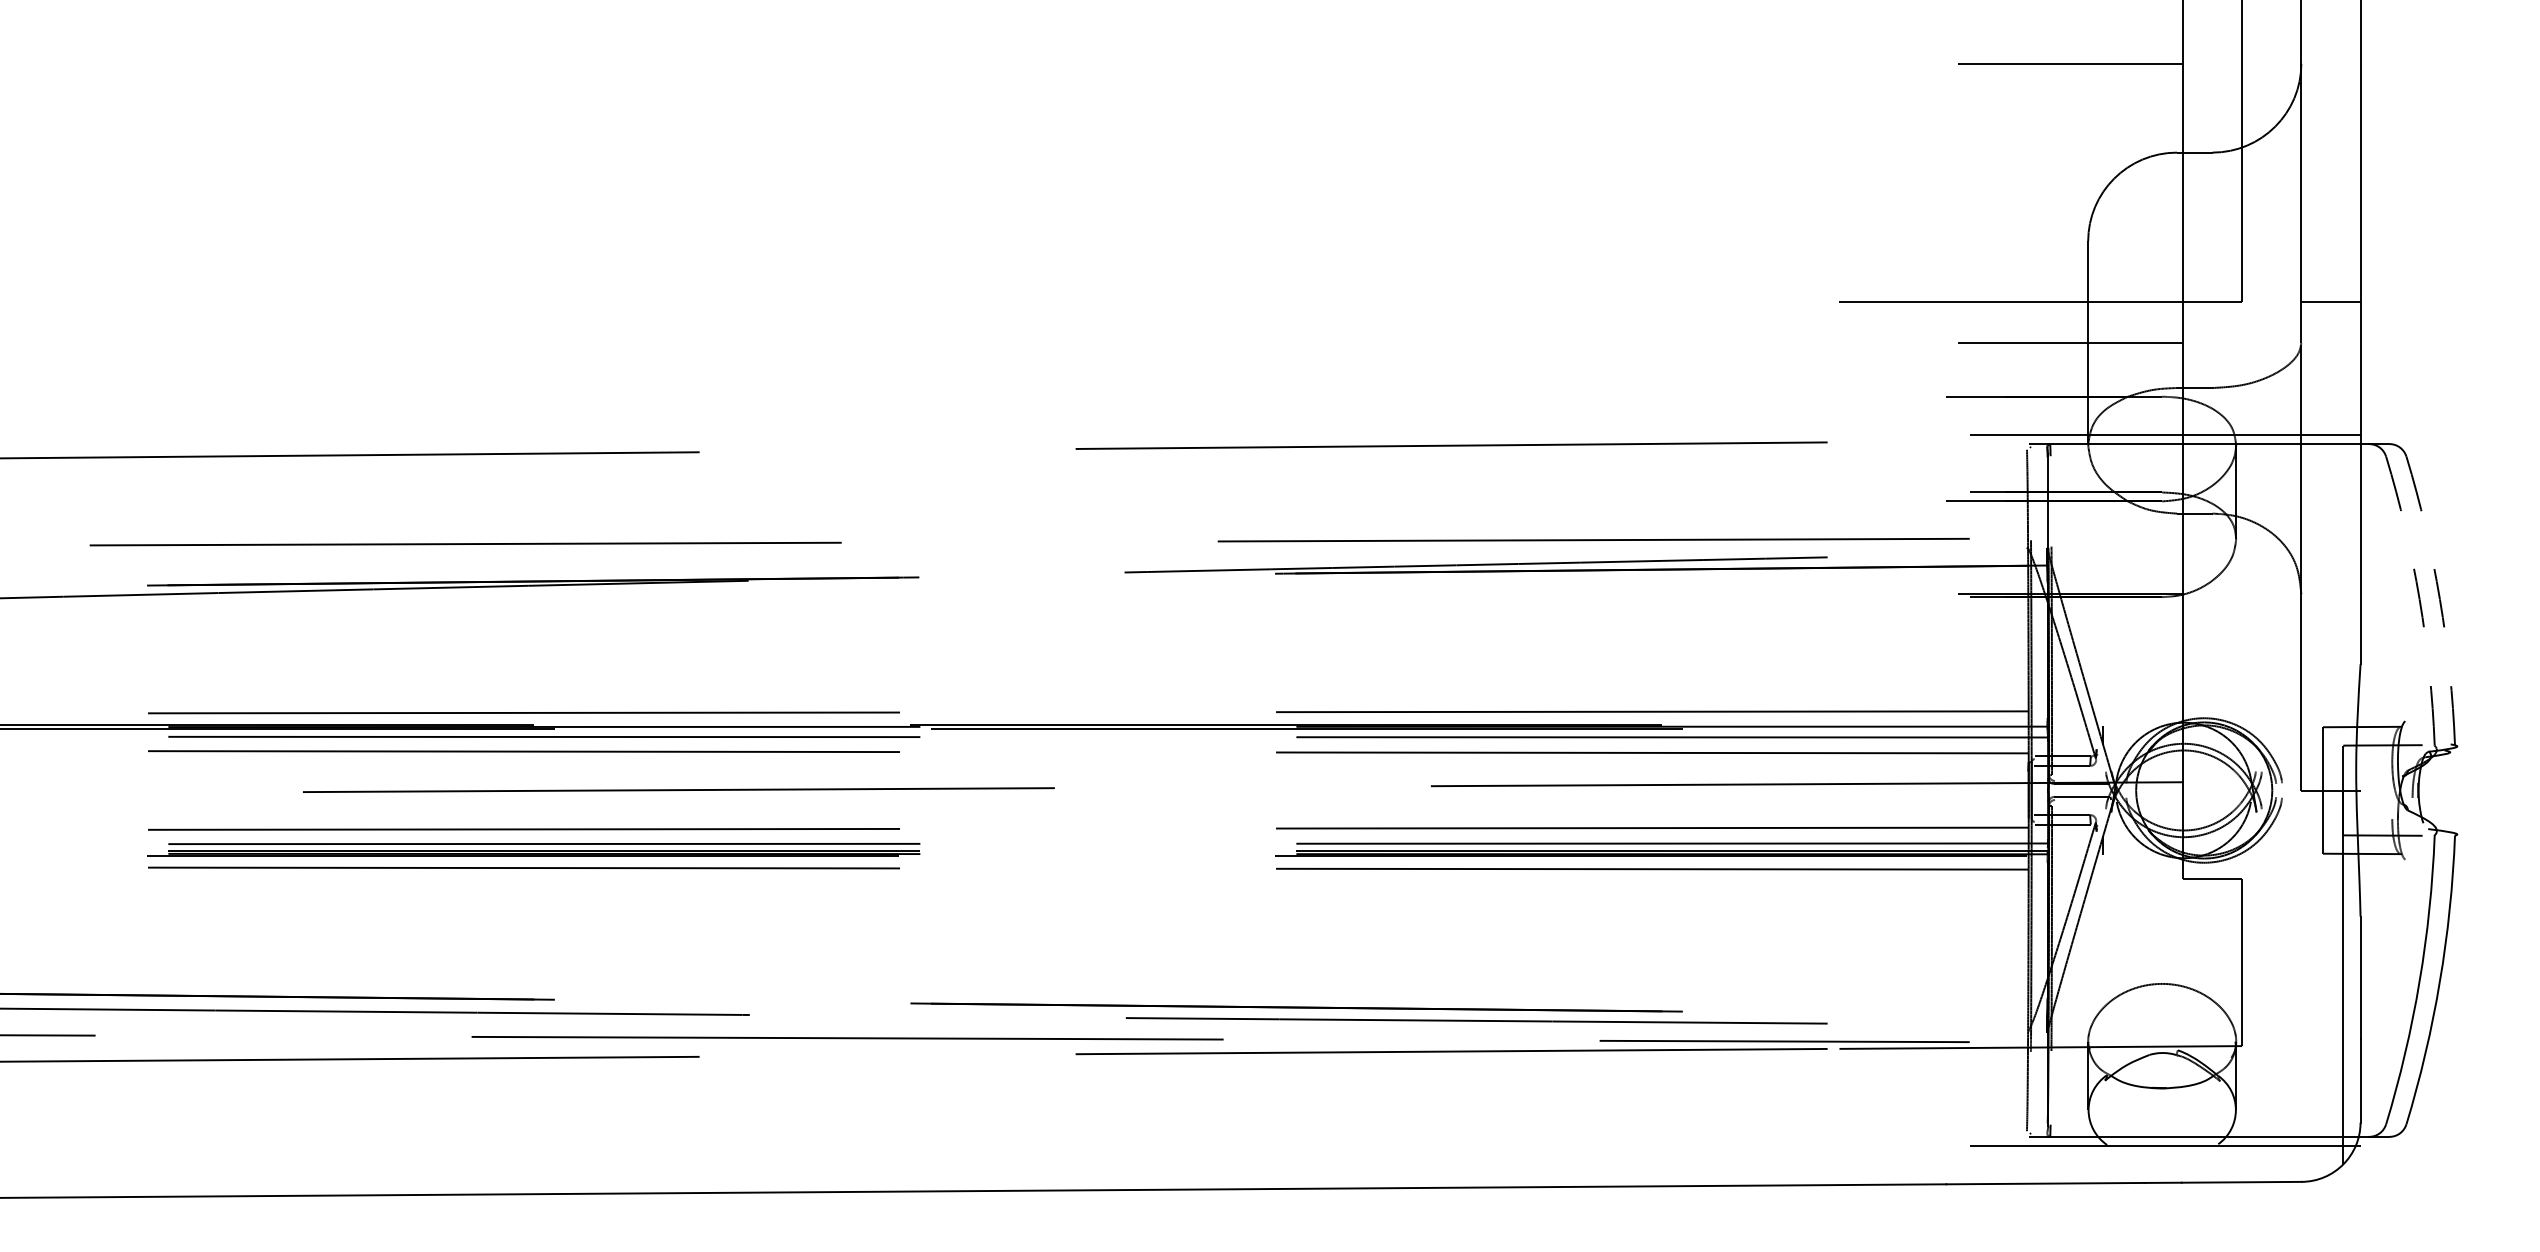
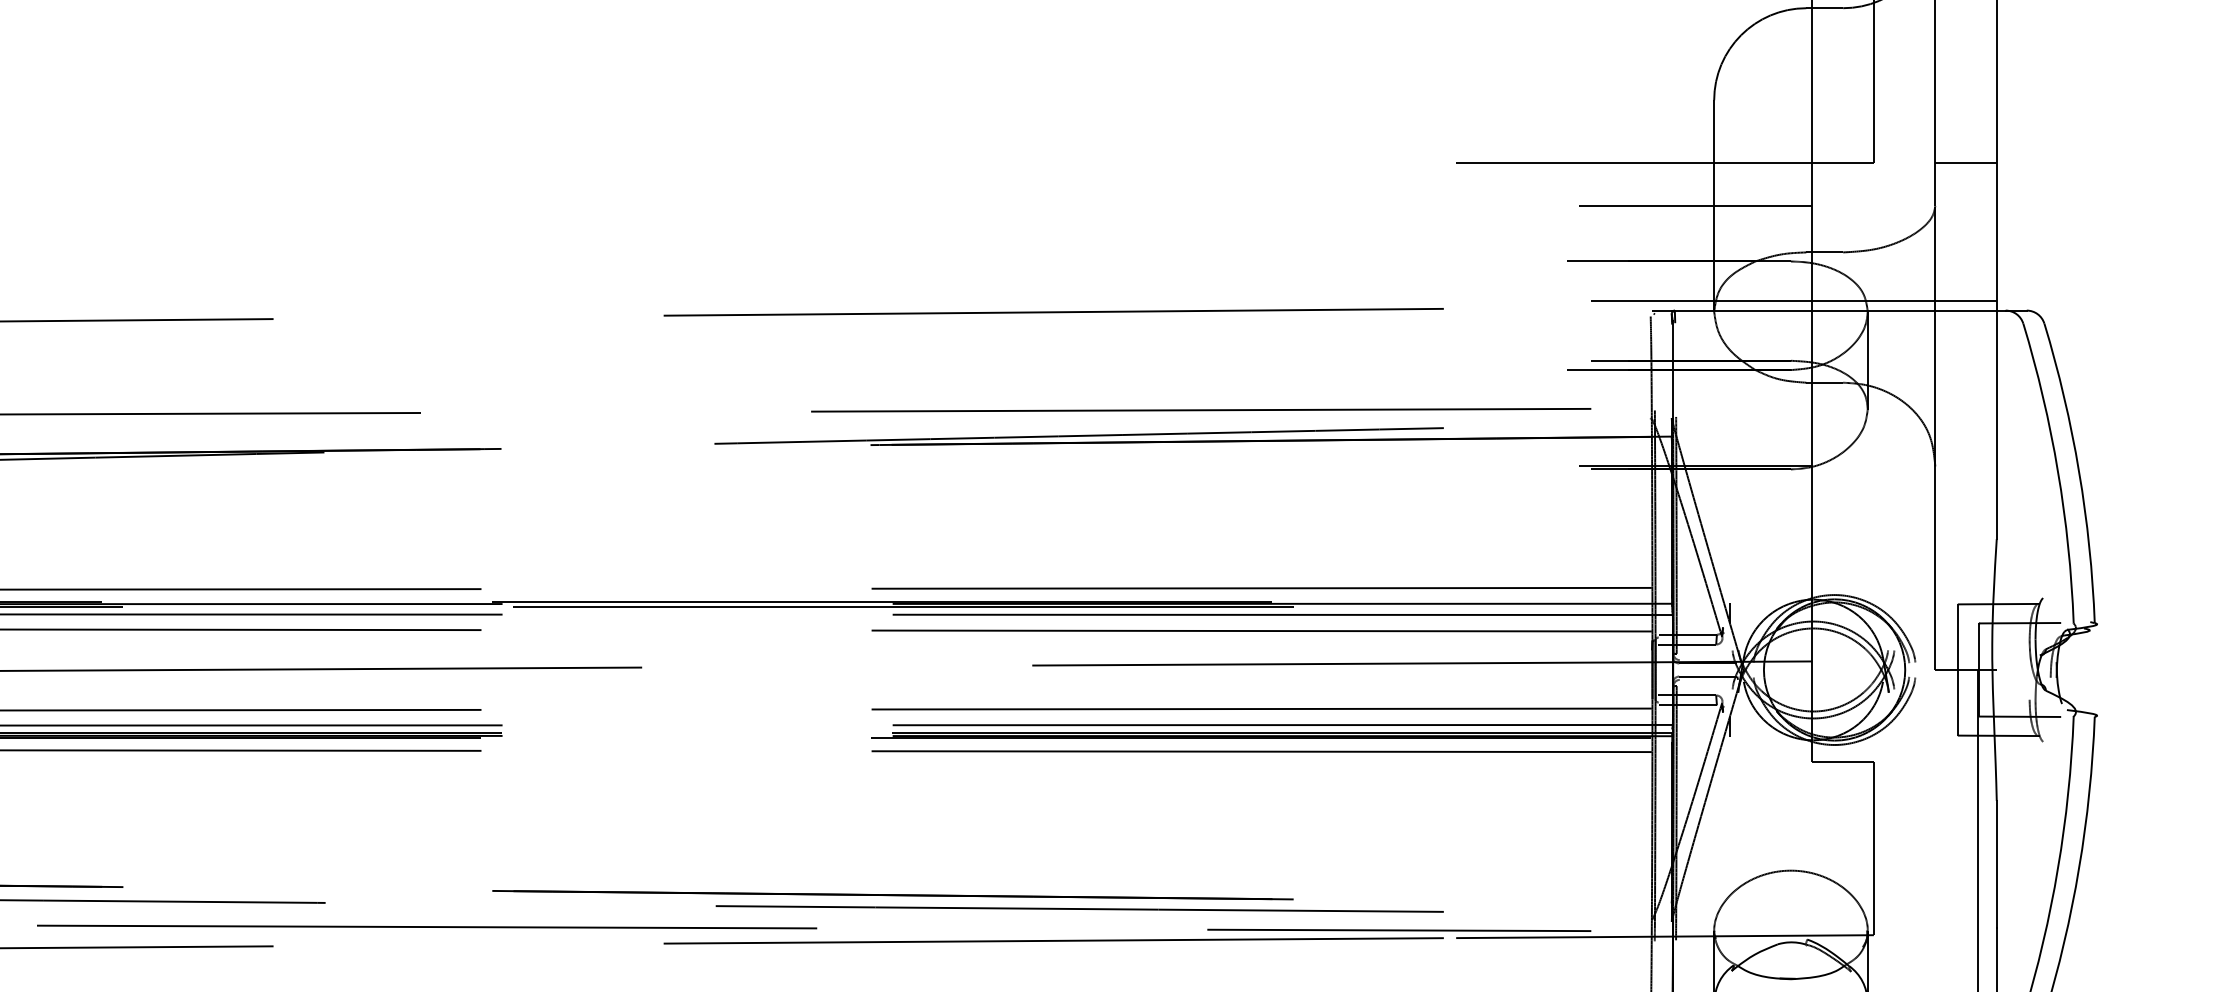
arc: (2419, 599) -> (2057, 471), dashed -> solid
arc: (2439, 599) -> (2078, 471), dashed -> solid

